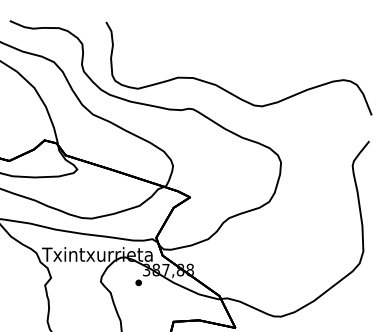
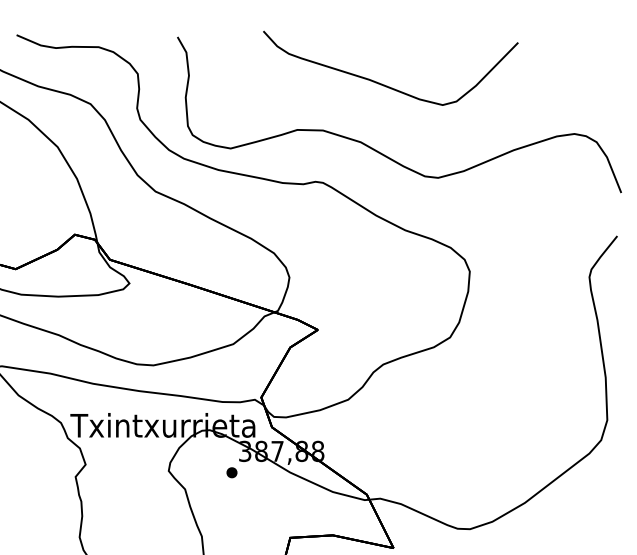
curve: (231, 50) -> (386, 84), added

